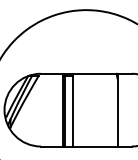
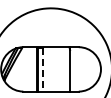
line: (72, 110) -> (42, 69), solid -> dashed

